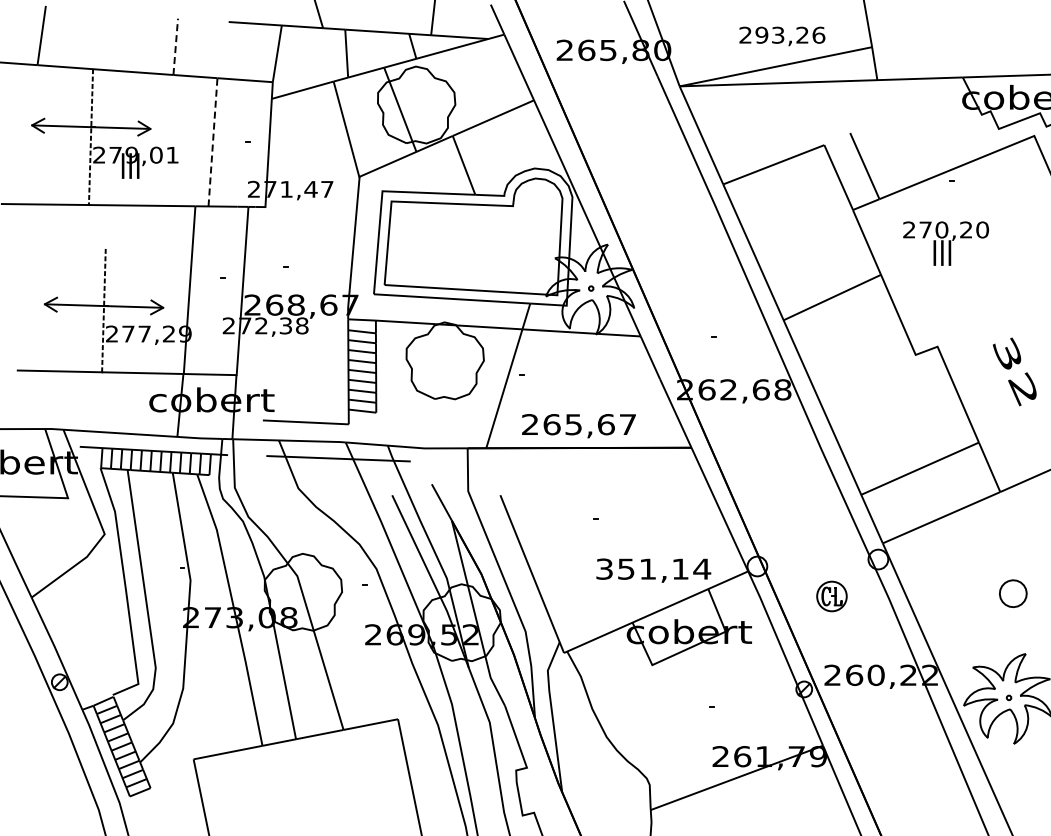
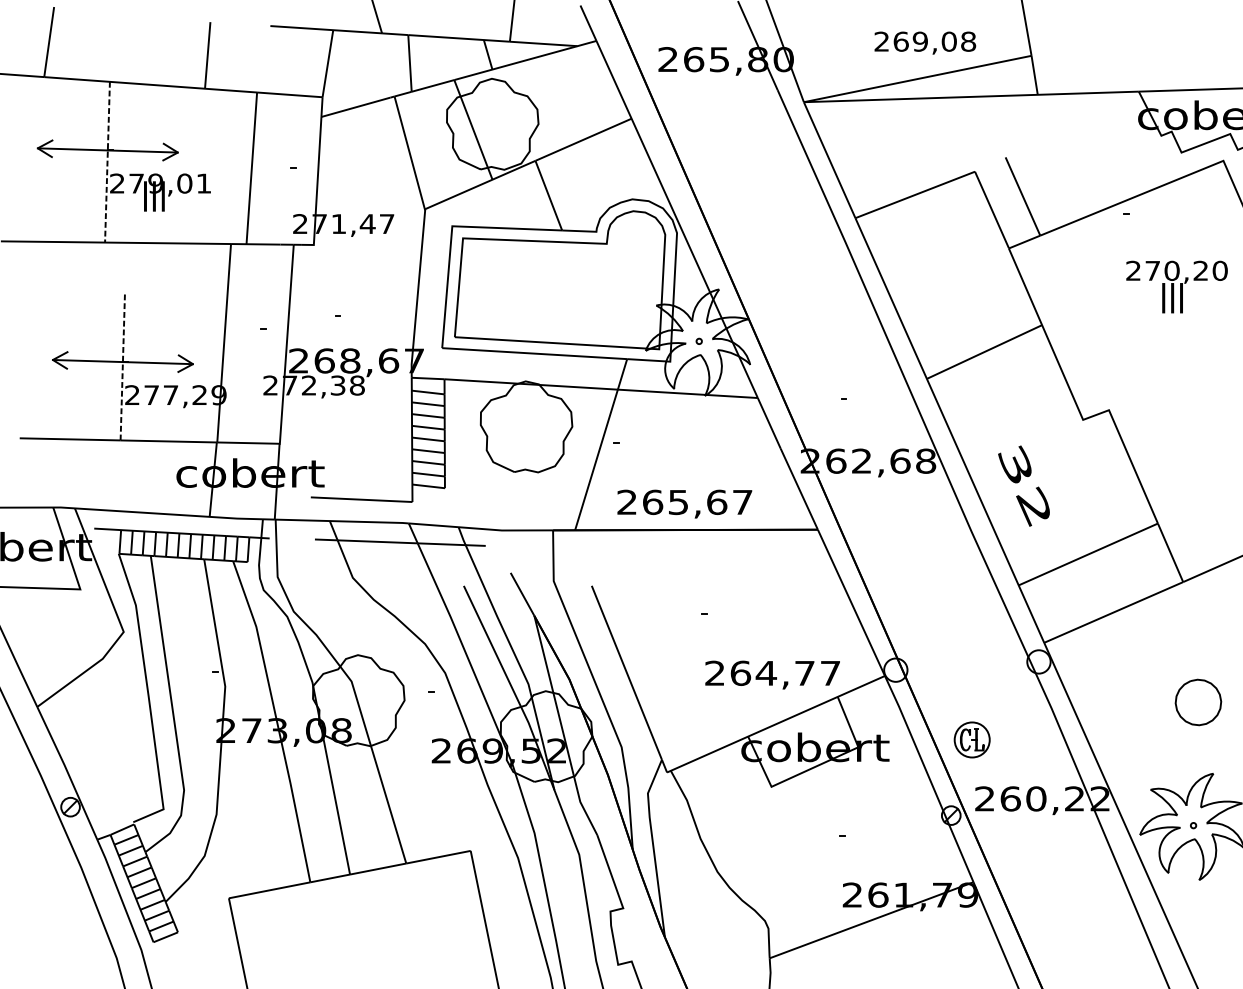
text: (790, 34) -> (934, 40), 293,26 -> 269,08
line: (175, 46) -> (207, 55), dashed -> solid
line: (213, 141) -> (252, 167), dashed -> solid
text: (945, 243) -> (1176, 286), moved
text: (1014, 371) -> (1023, 485), moved
text: (653, 568) -> (772, 672), 351,14 -> 264,77
part: (1013, 593) -> (1198, 702), size x1.43
part: (831, 596) -> (971, 739), moved

